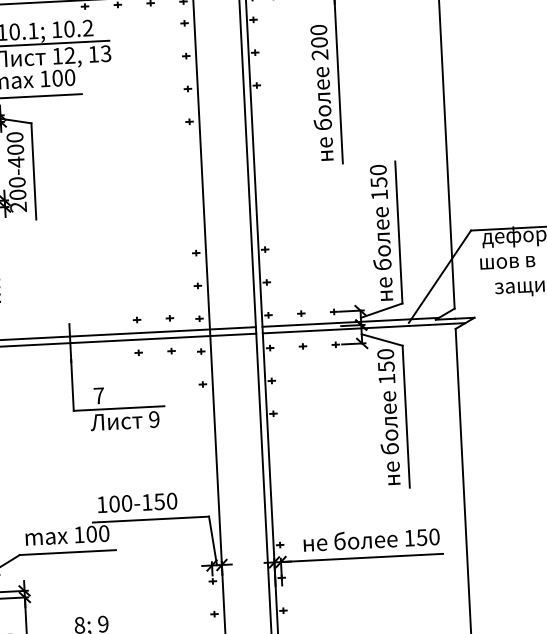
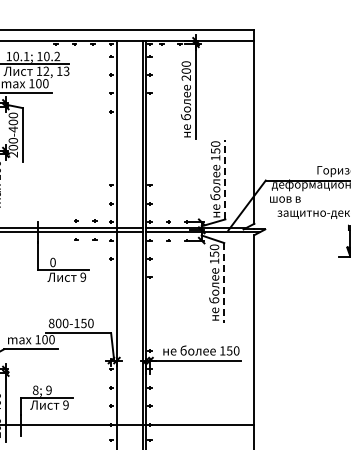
line: (399, 232) -> (225, 179), solid -> dashed
text: (98, 395) -> (52, 262), 7 -> 0
line: (406, 416) -> (224, 282), solid -> dashed
text: (101, 504) -> (51, 323), 100-150 -> 800-150

